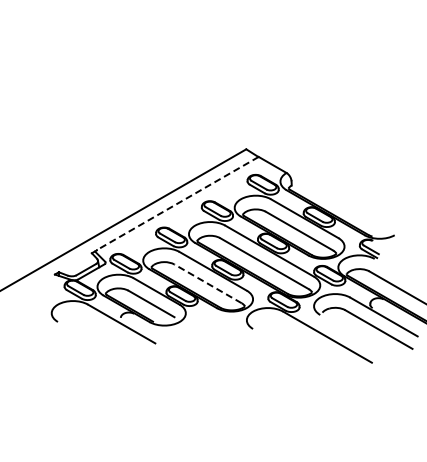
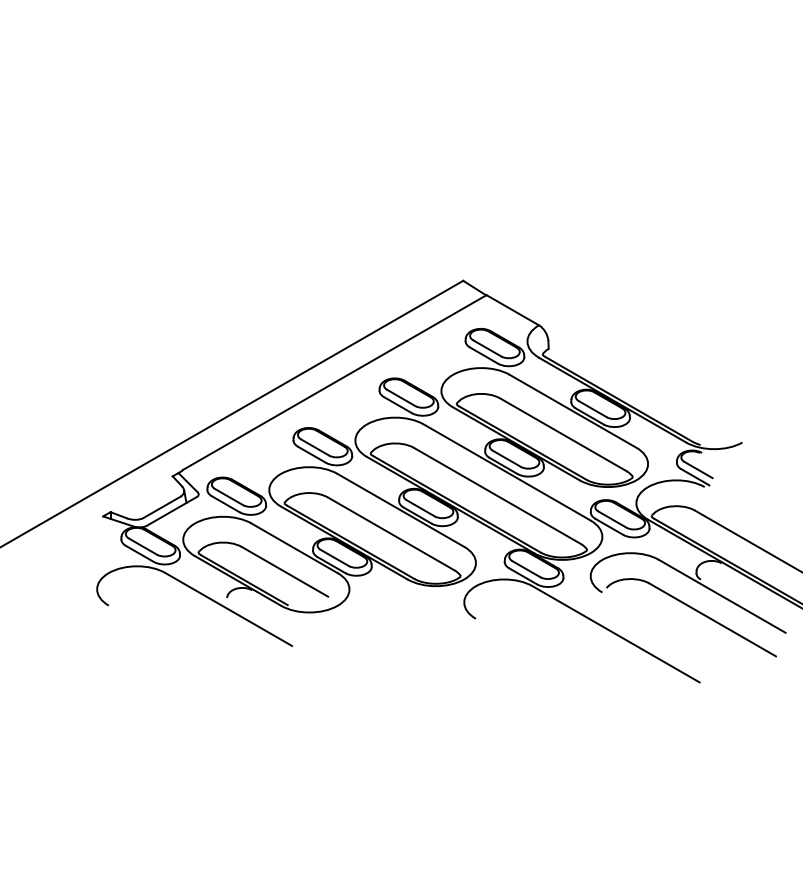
line: (178, 203) -> (335, 382), dashed -> solid
line: (208, 283) -> (392, 533), dashed -> solid

